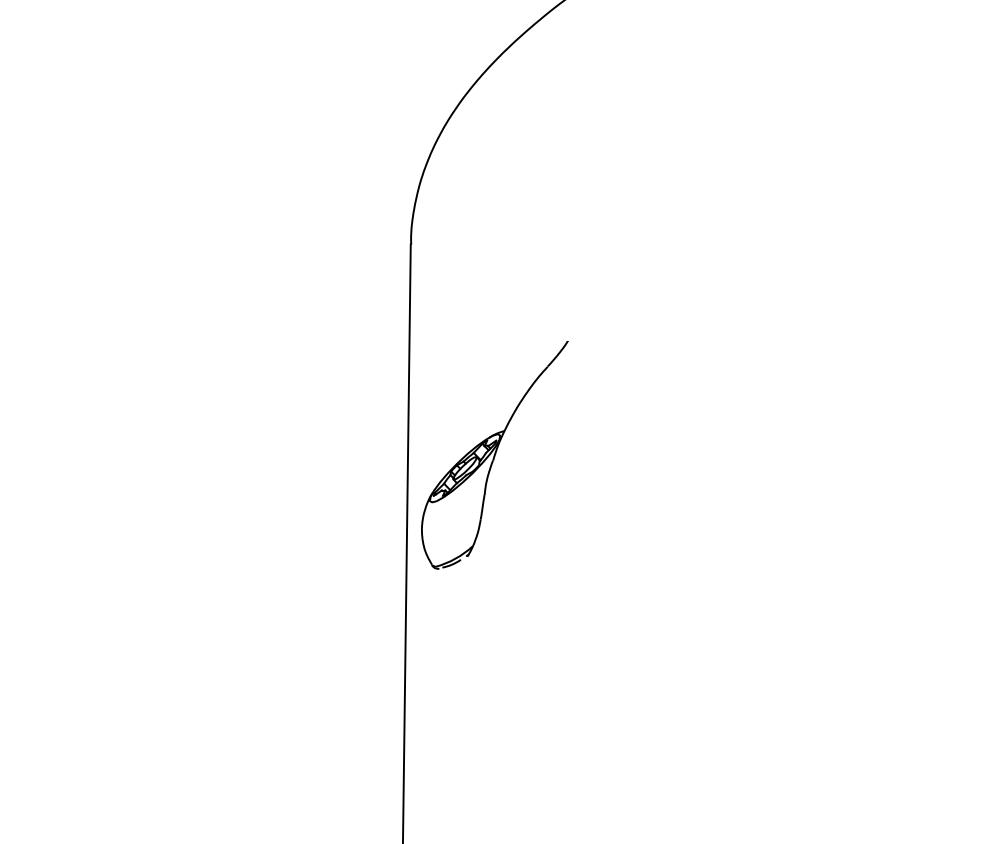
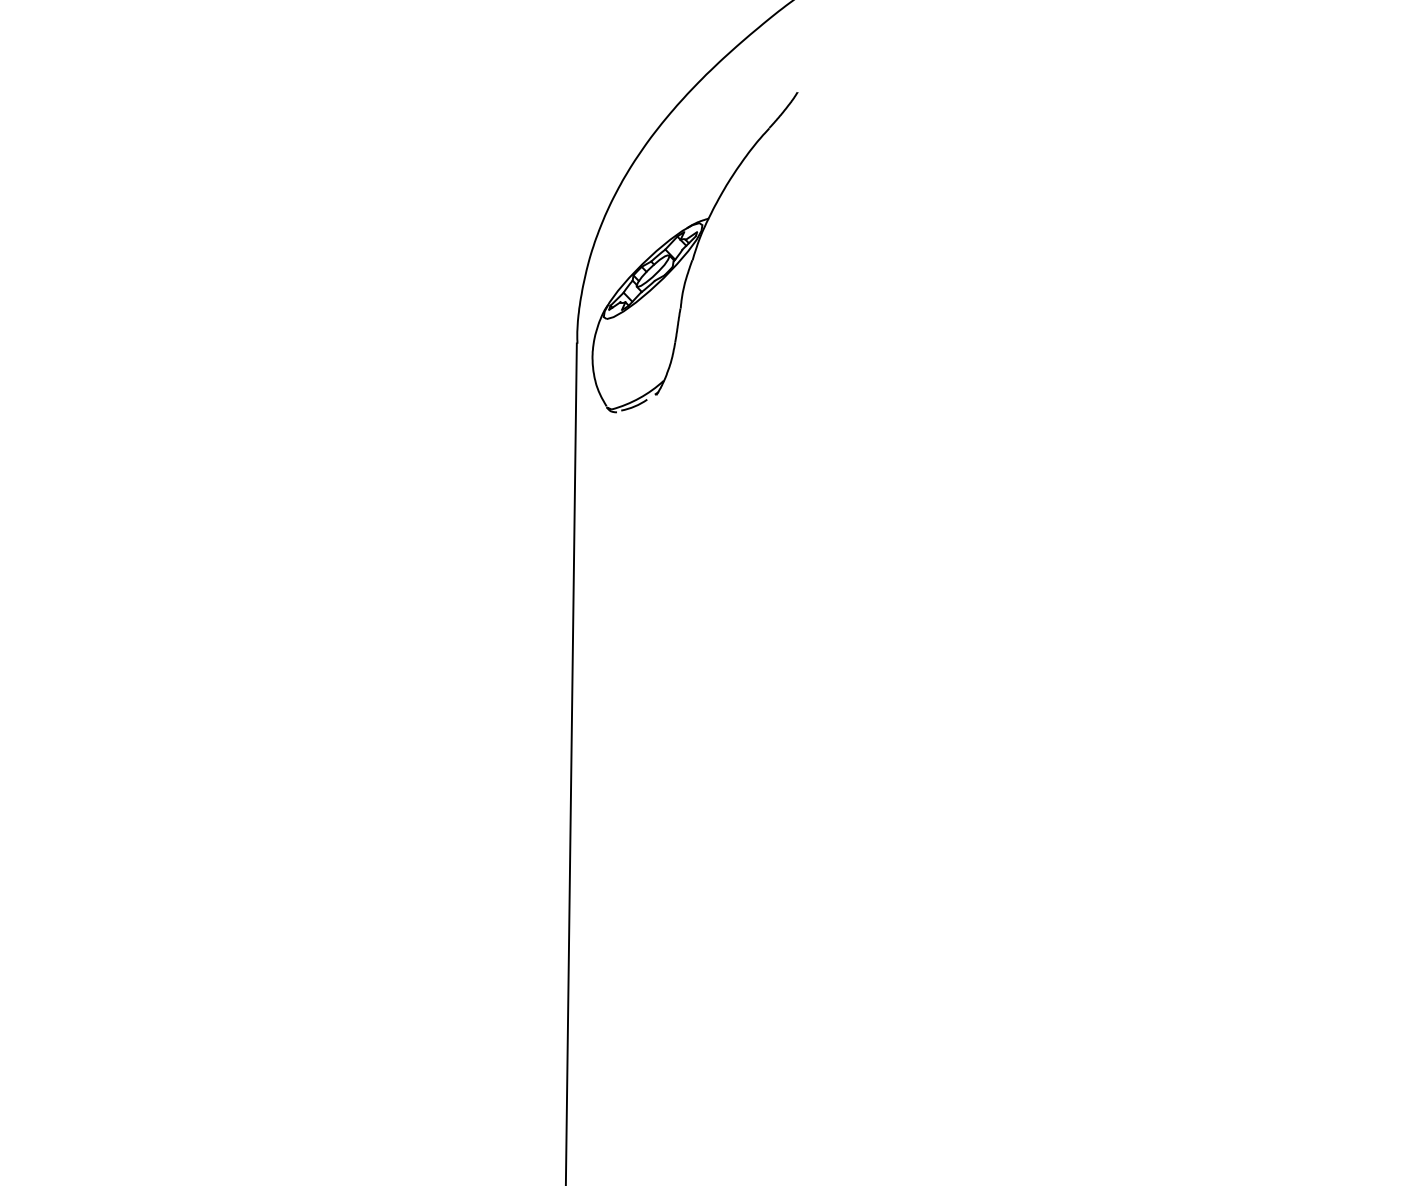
part: (494, 455) -> (694, 252), moved

